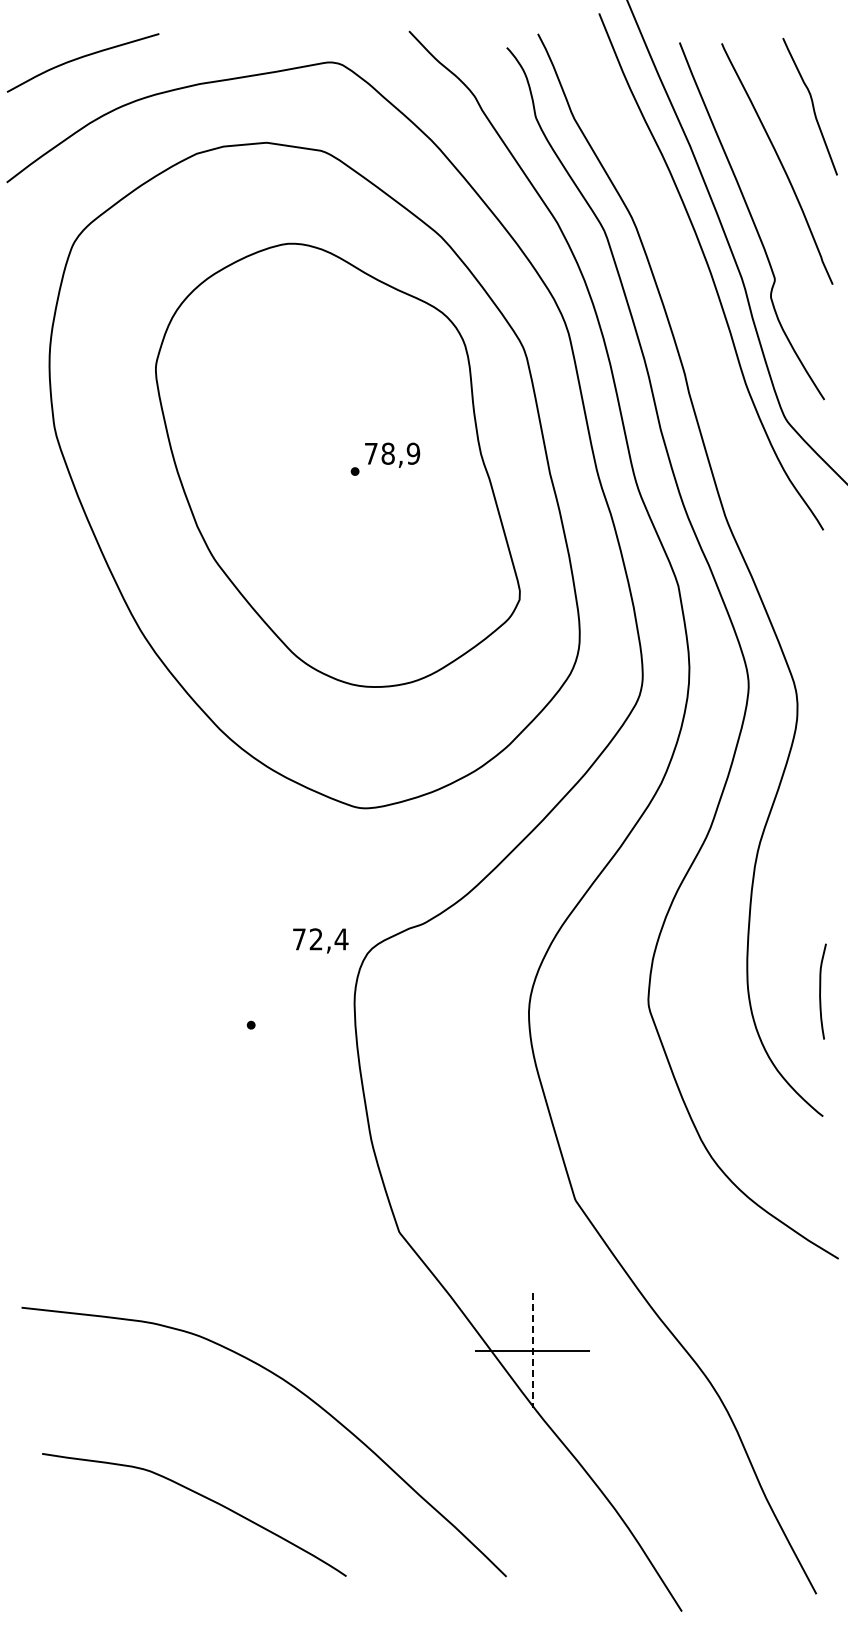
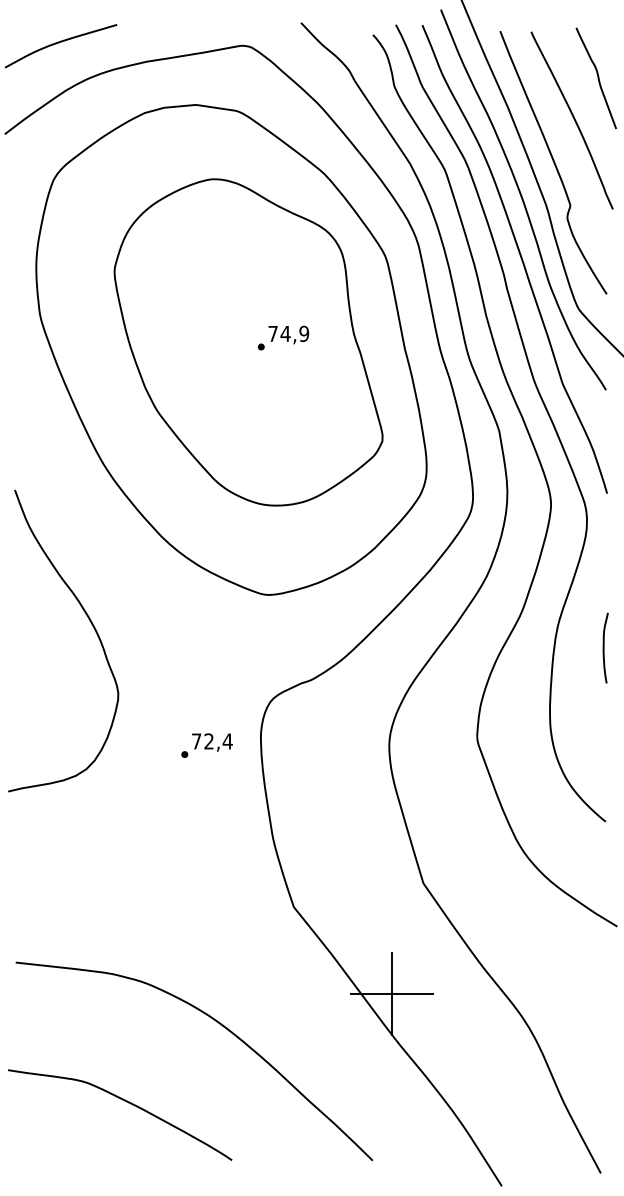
curve: (707, 350) -> (520, 257), added
text: (388, 453) -> (285, 333), 78,9 -> 74,9
curve: (123, 846) -> (90, 623), added
text: (320, 940) -> (212, 742), moved
curve: (821, 990) -> (604, 647), moved
line: (532, 1351) -> (391, 994), dashed -> solid
curve: (203, 1497) -> (126, 1102), moved

